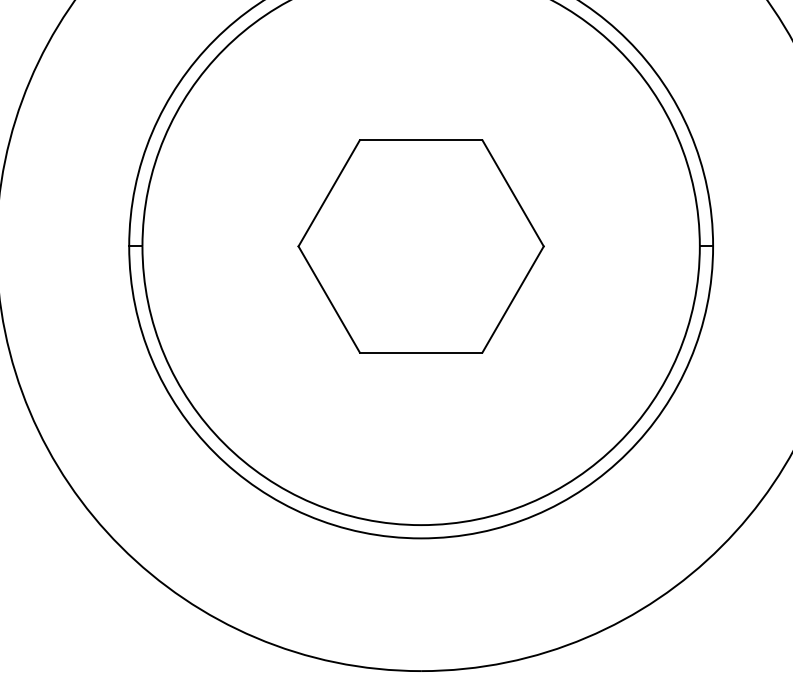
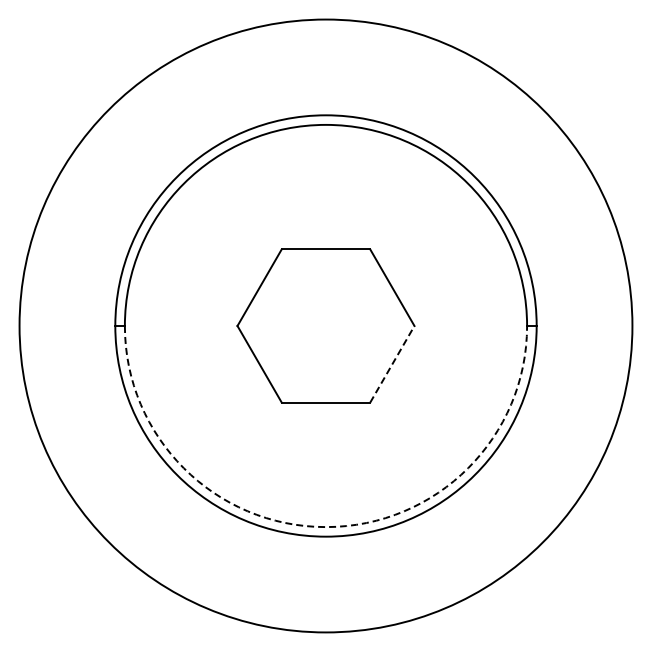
line: (513, 298) -> (392, 363), solid -> dashed
arc: (420, 525) -> (325, 527), solid -> dashed

